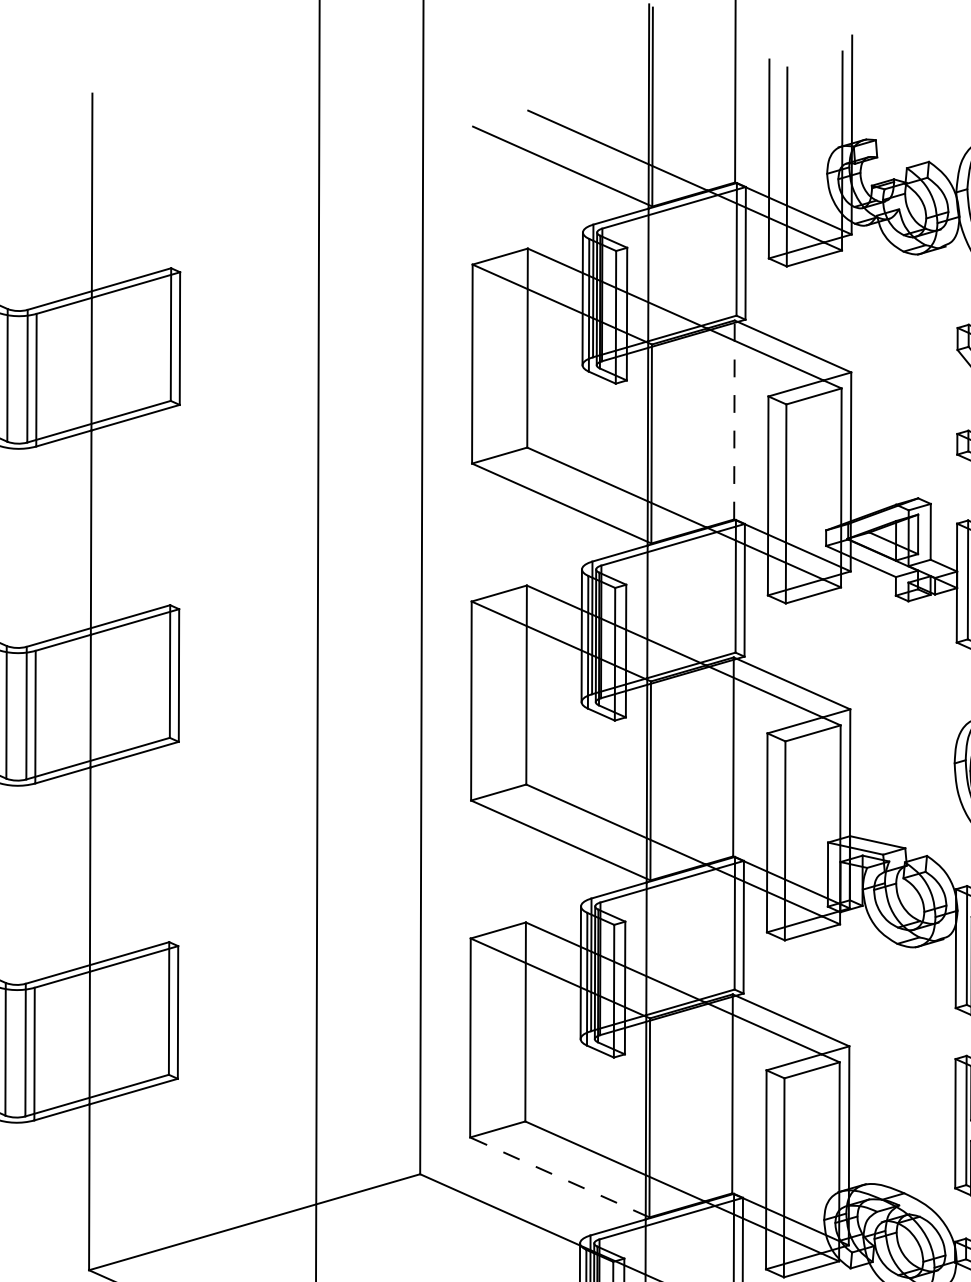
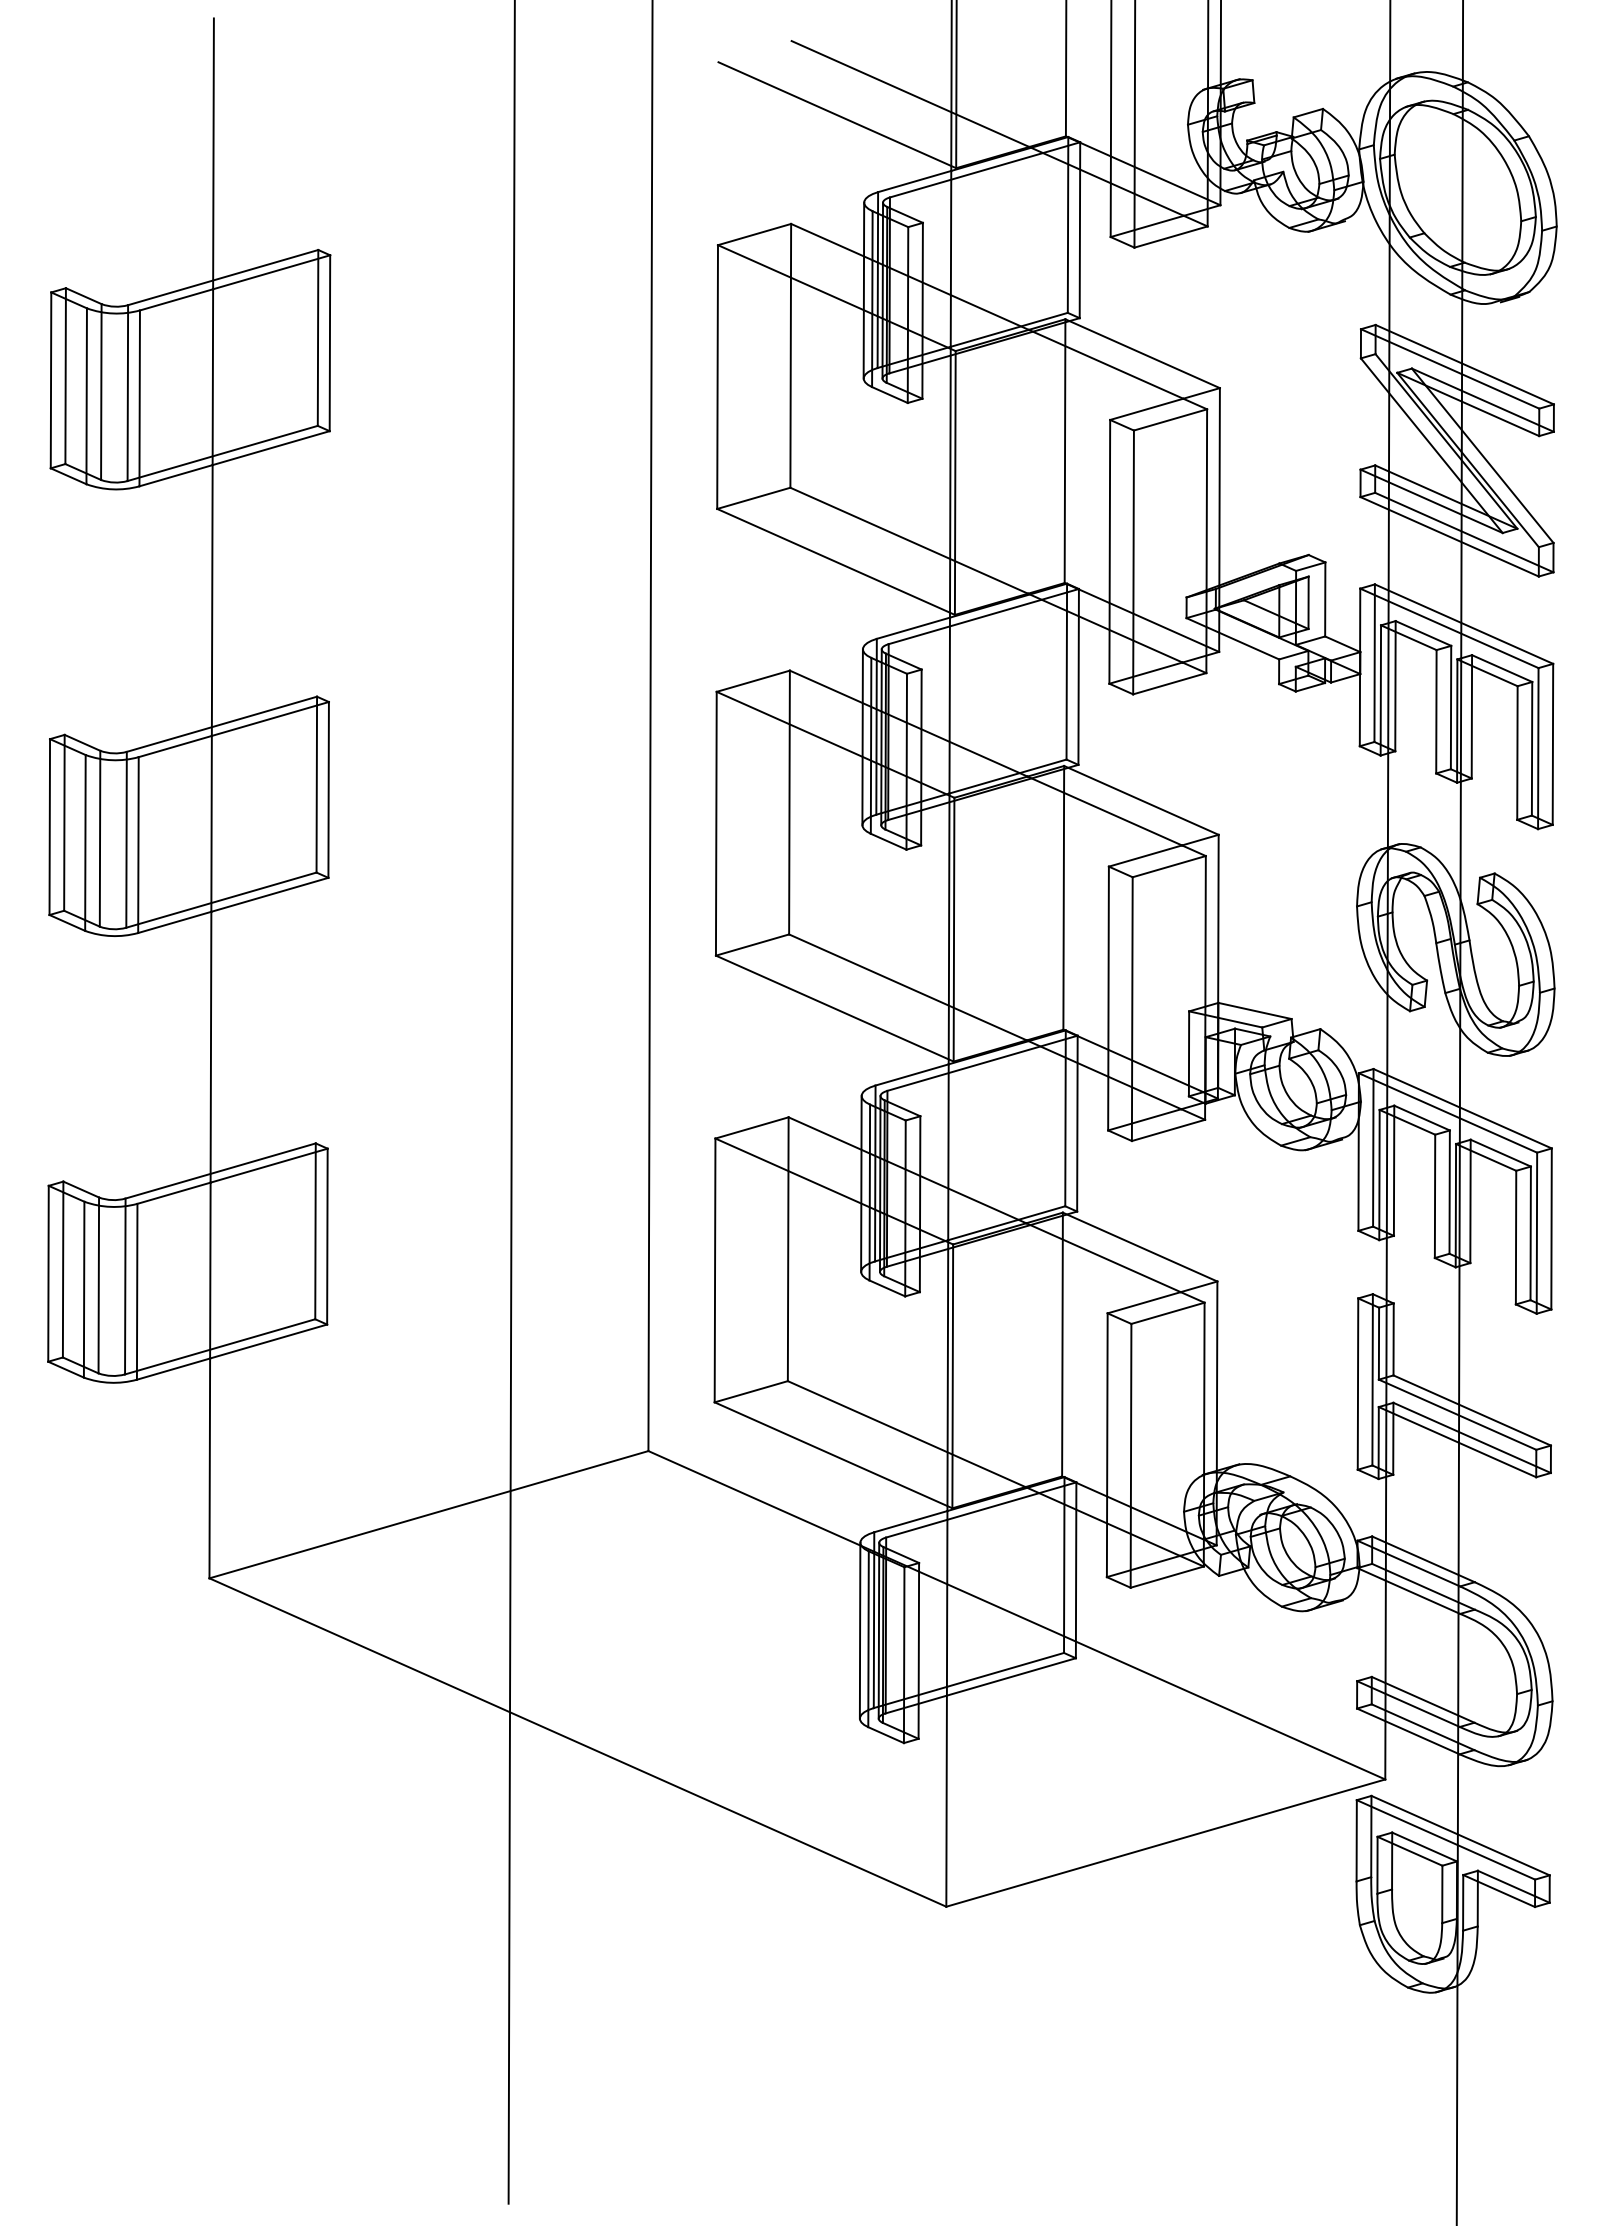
line: (734, 420) -> (1065, 451), dashed -> solid
line: (559, 1177) -> (833, 1455), dashed -> solid

